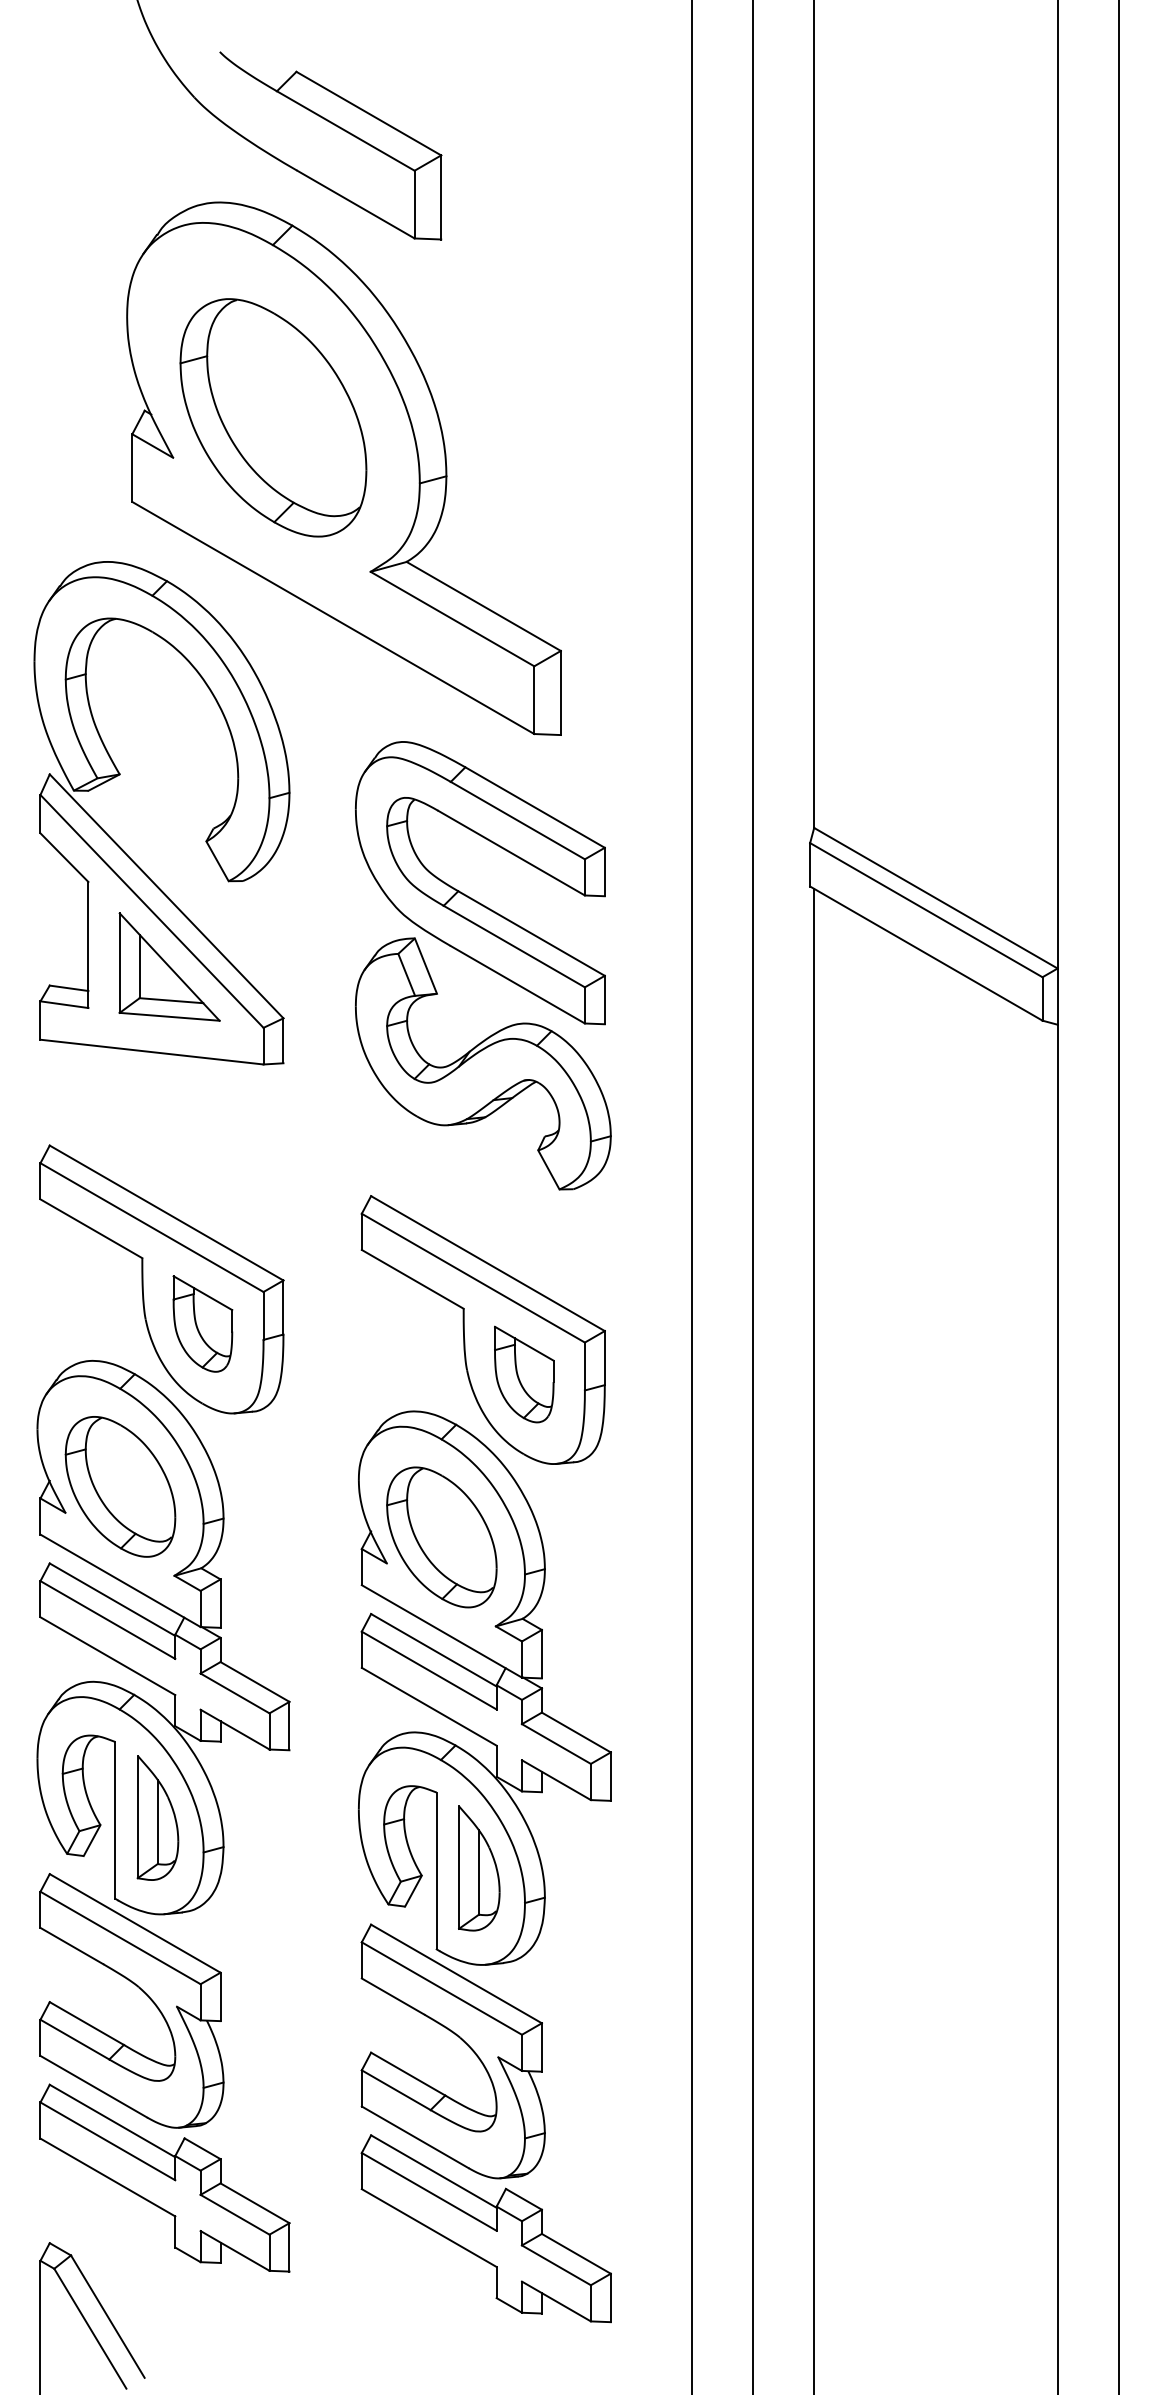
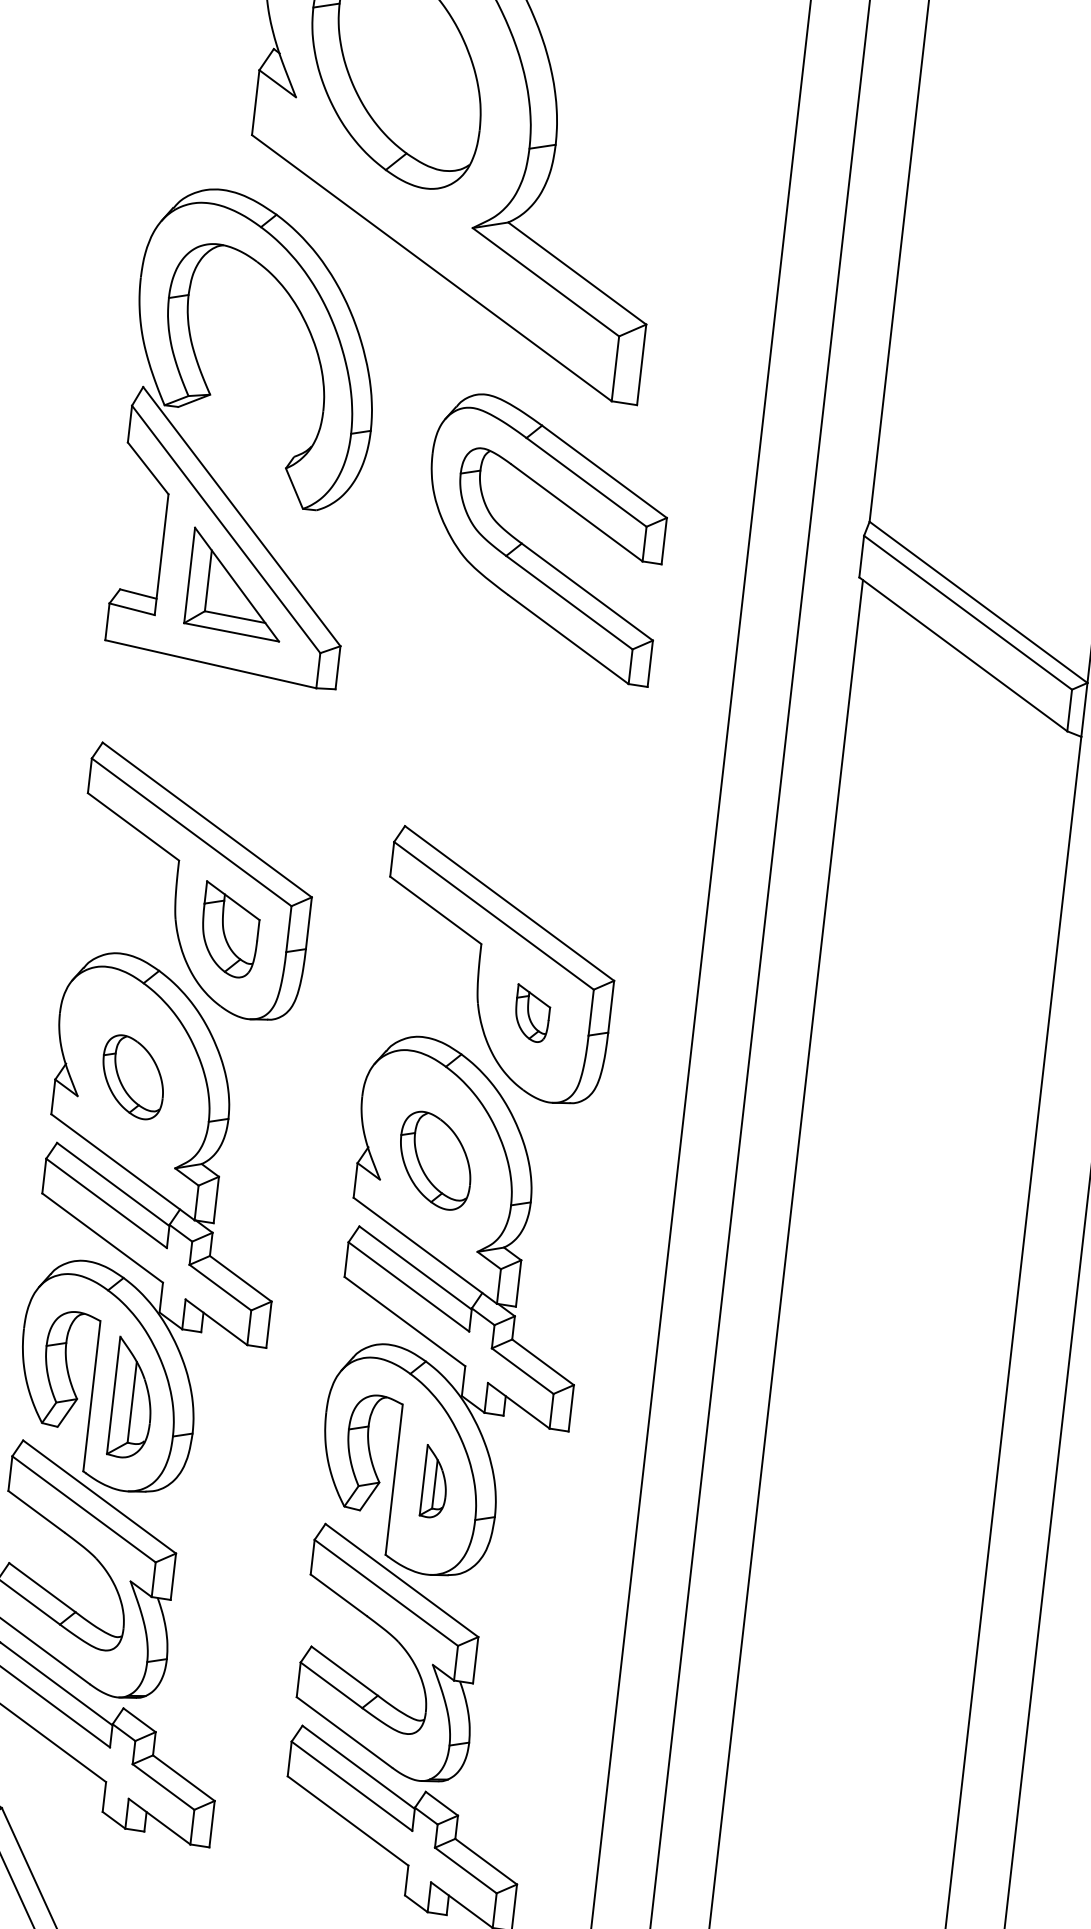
part: (483, 1063) -> (527, 711), removed
part: (524, 1374) -> (532, 1013), size x0.6
part: (120, 1486) -> (133, 1076), size x0.6
part: (441, 1537) -> (435, 1160), size x0.7
part: (479, 1868) -> (435, 1481), size x0.6

